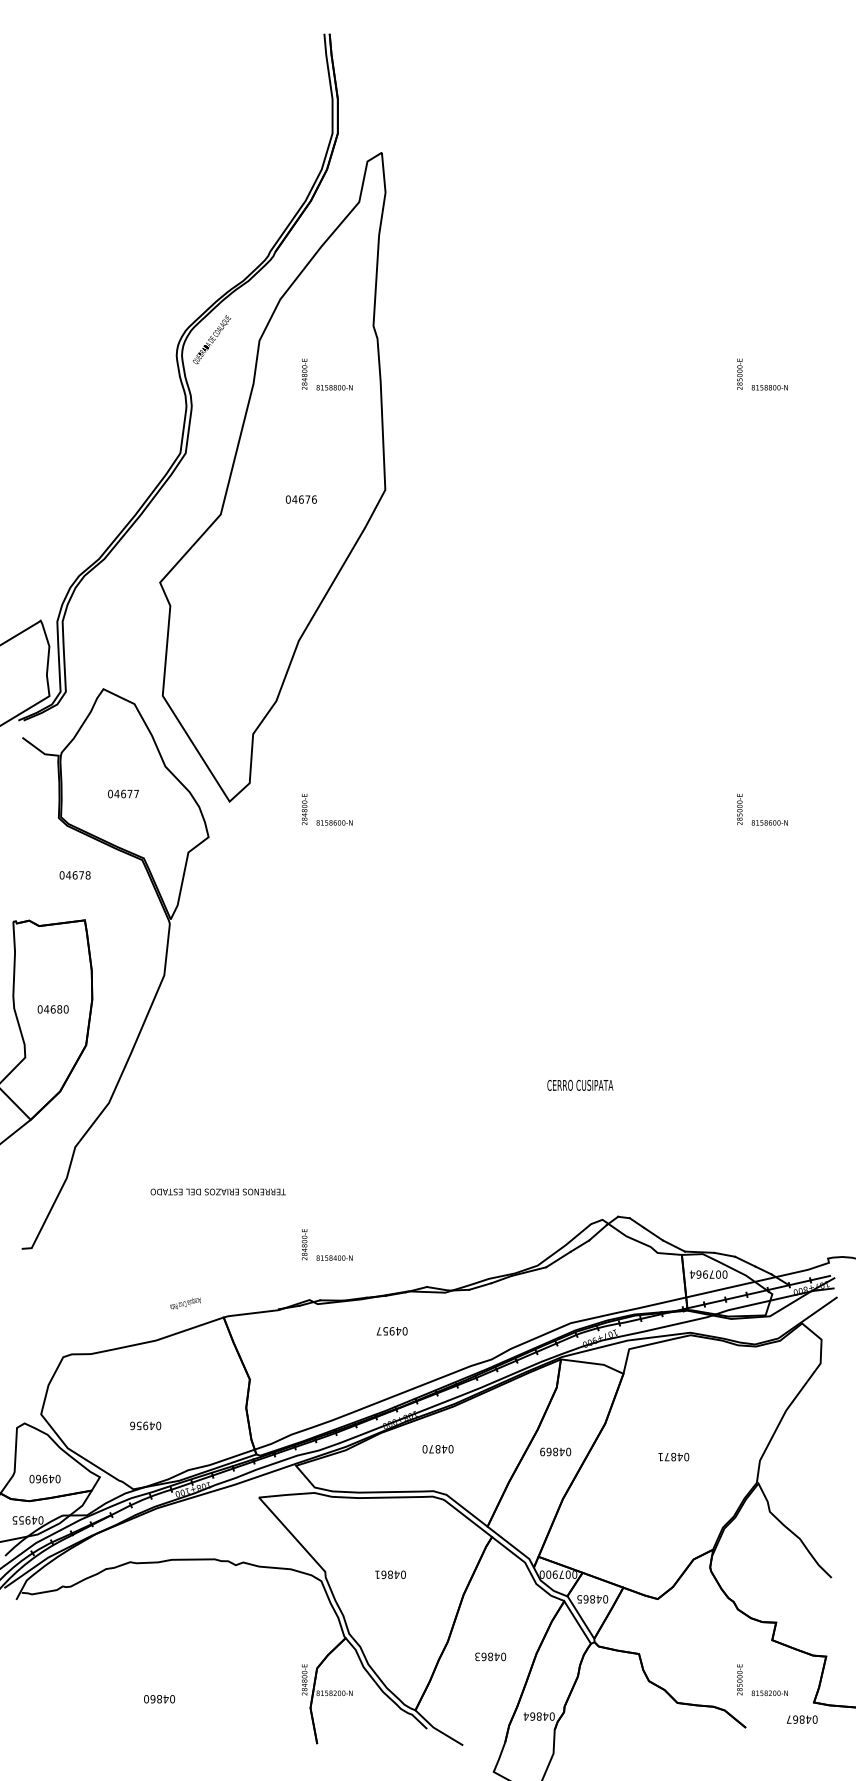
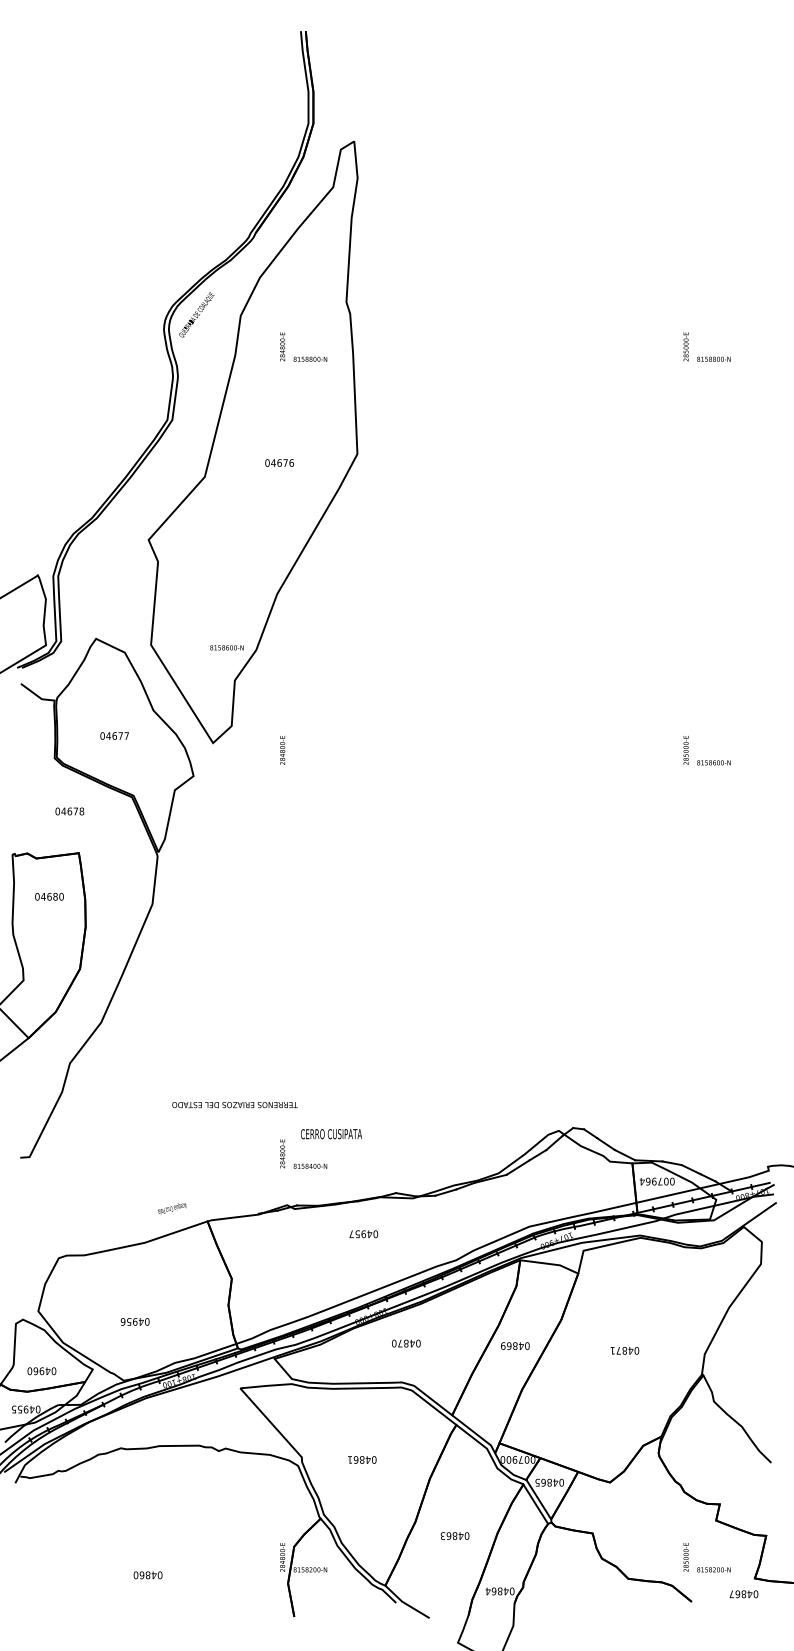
text: (334, 822) -> (226, 647), moved
text: (52, 1009) -> (48, 896), moved
text: (580, 1084) -> (331, 1133), moved
text: (217, 1191) -> (234, 1104), moved

